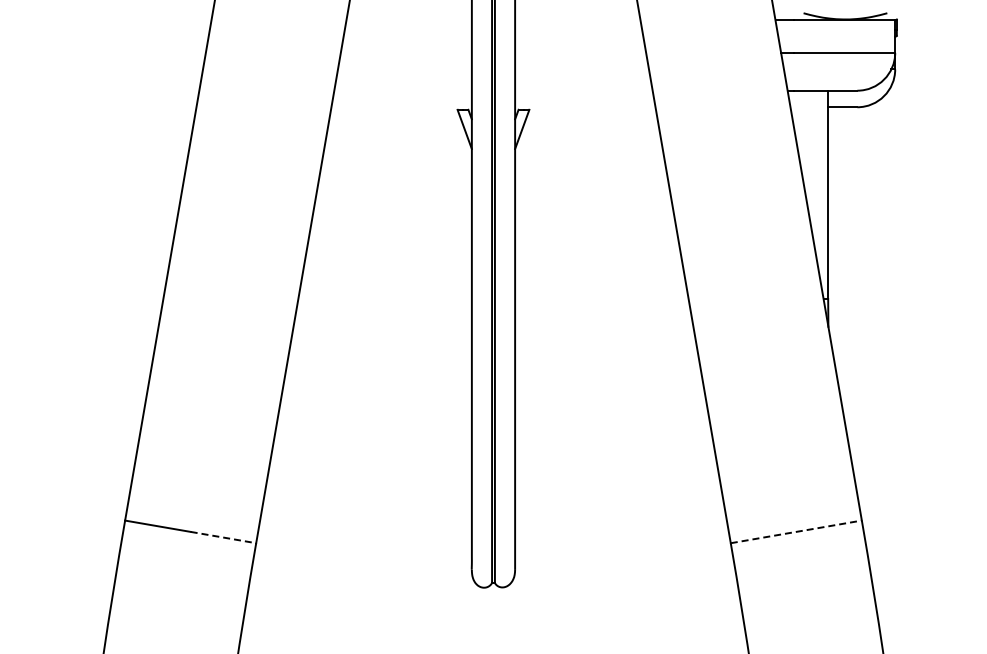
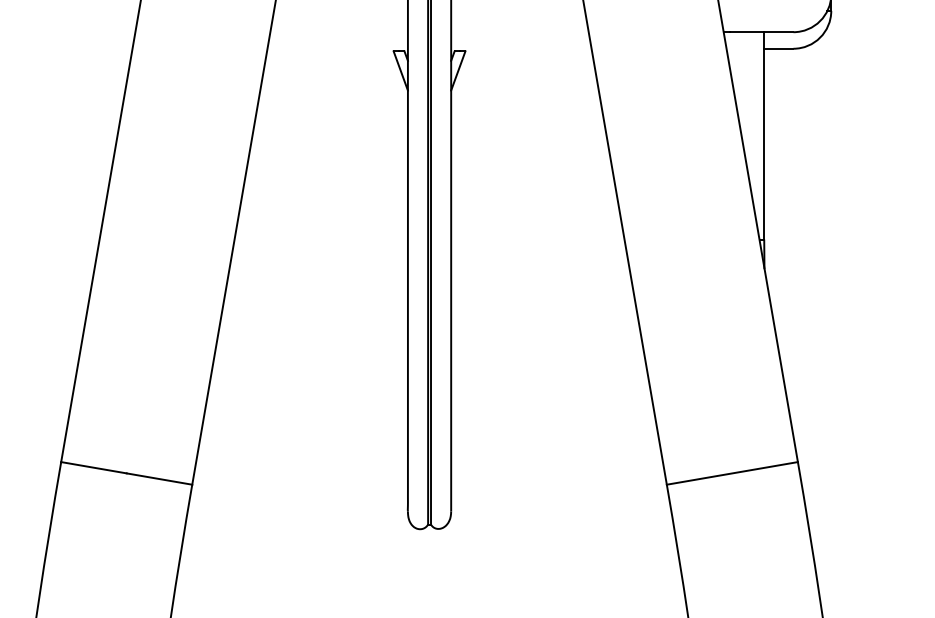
line: (796, 531) -> (732, 473), dashed -> solid
line: (223, 537) -> (159, 479), dashed -> solid

